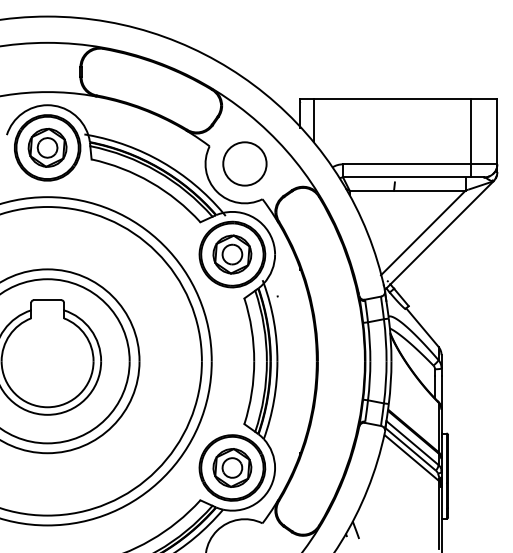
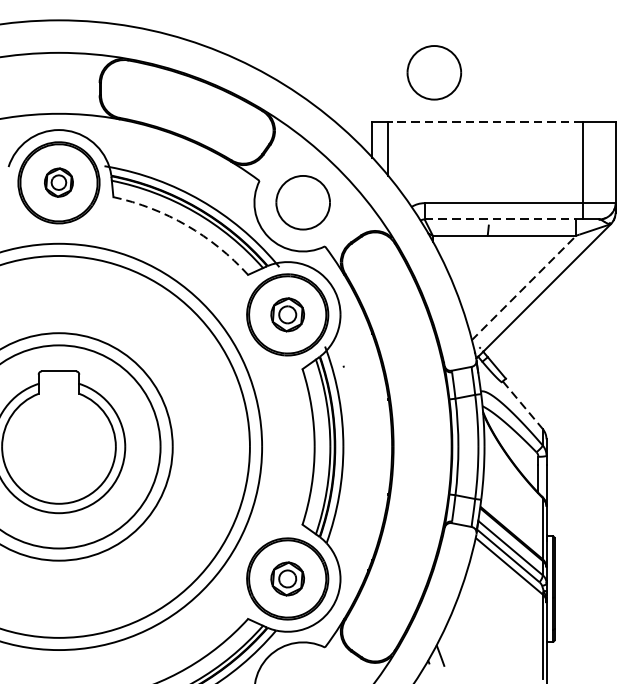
part: (350, 58) -> (433, 72), added
line: (392, 98) -> (485, 121), solid -> dashed
part: (47, 147) -> (58, 182), size x0.6
line: (406, 177) -> (503, 219), solid -> dashed
arc: (150, 182) -> (186, 225), solid -> dashed
line: (423, 232) -> (524, 287), solid -> dashed
part: (232, 254) -> (287, 314), size x0.7
line: (422, 327) -> (522, 405), solid -> dashed
part: (232, 467) -> (287, 578), size x0.7

